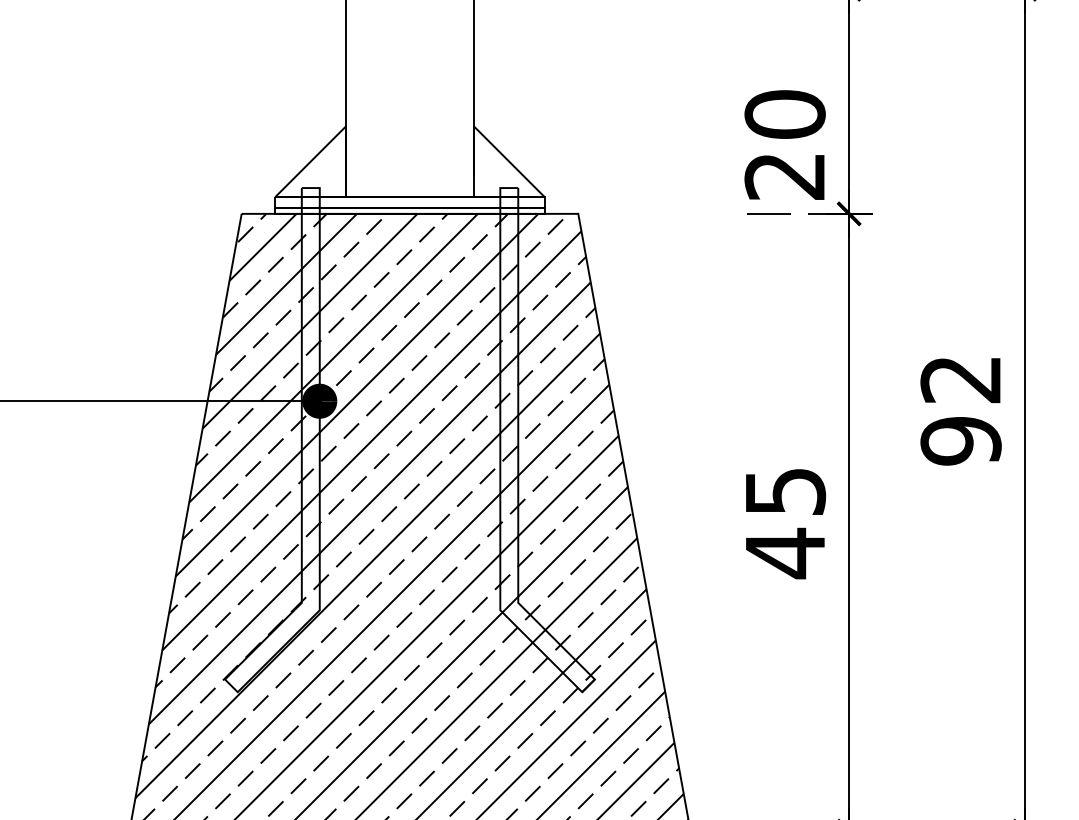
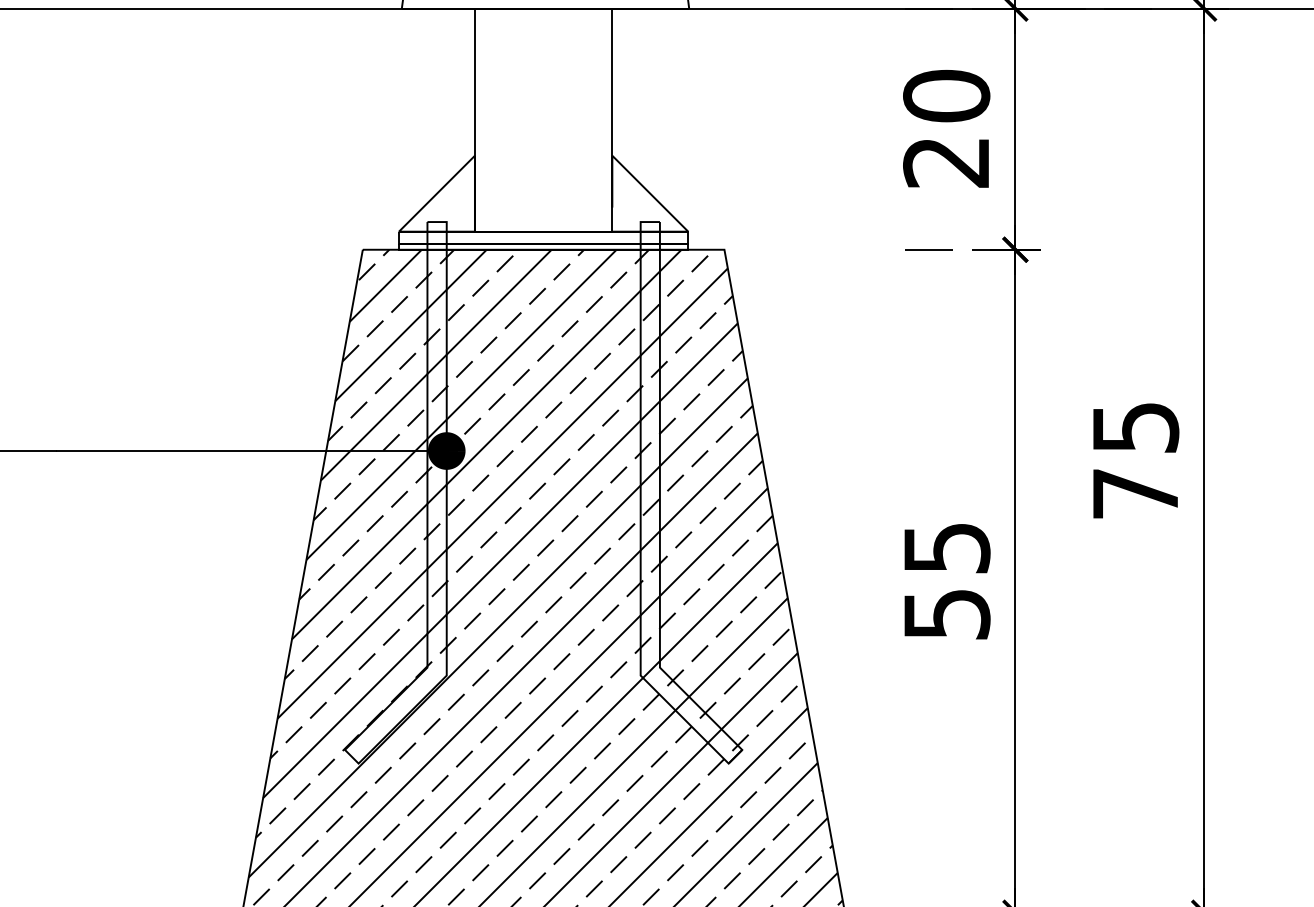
text: (785, 144) -> (946, 128), moved
text: (960, 410) -> (1135, 461), 92 -> 75
text: (785, 553) -> (947, 614), 45 -> 55

